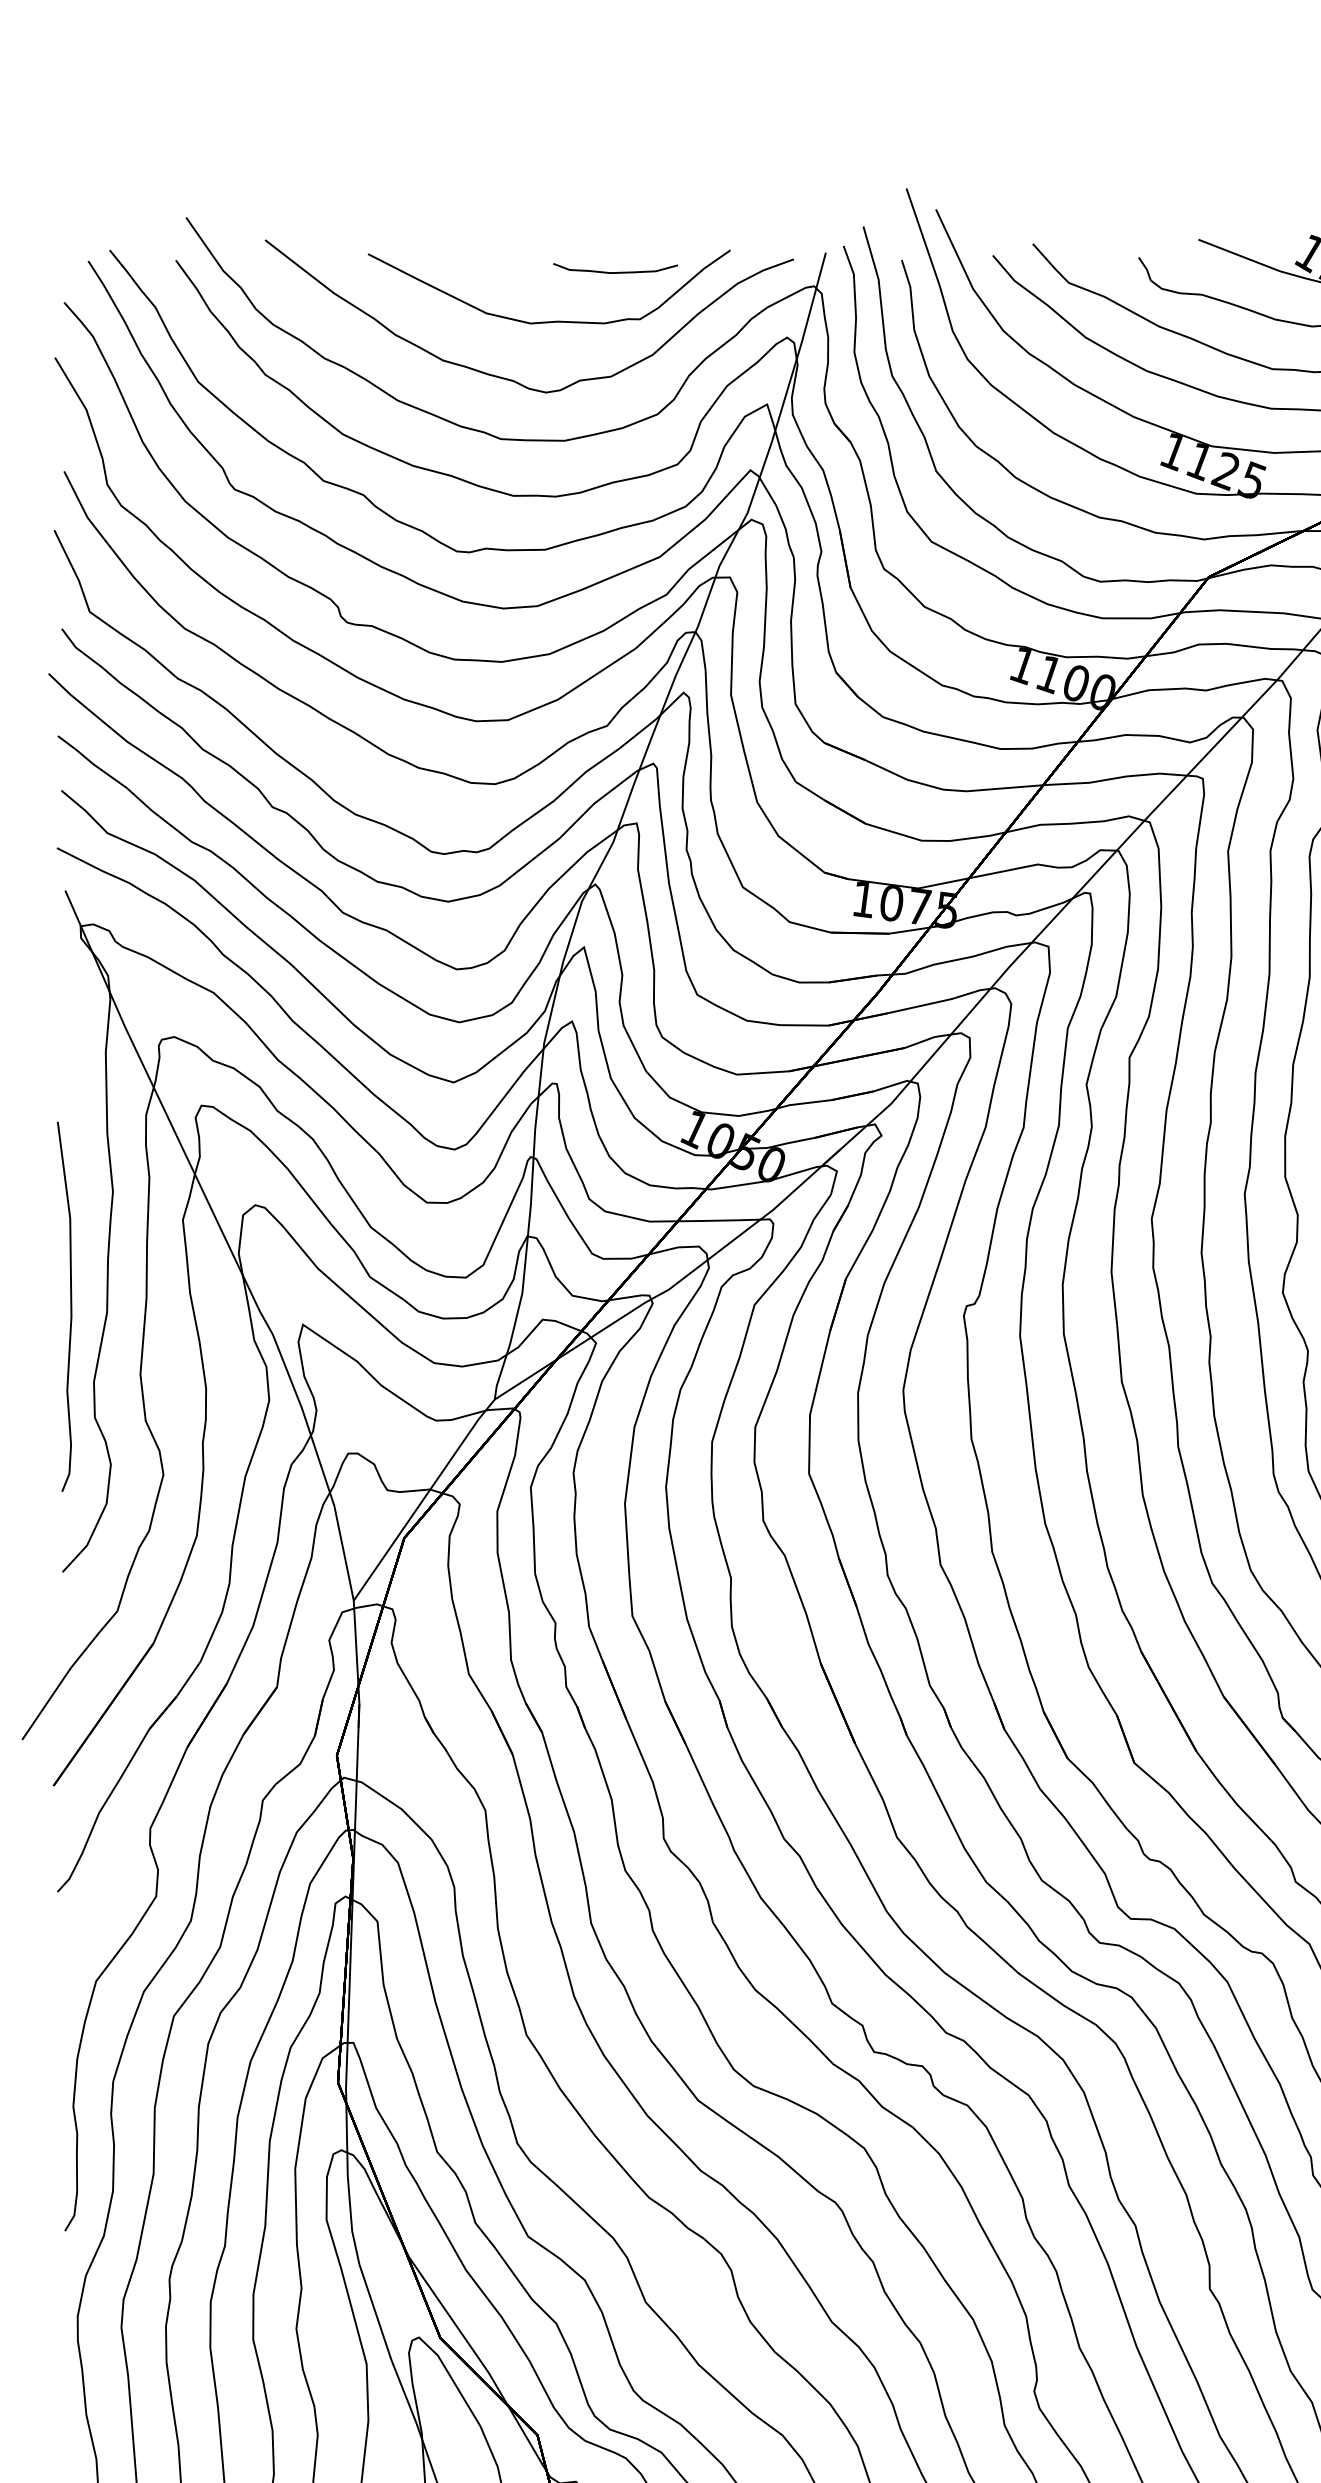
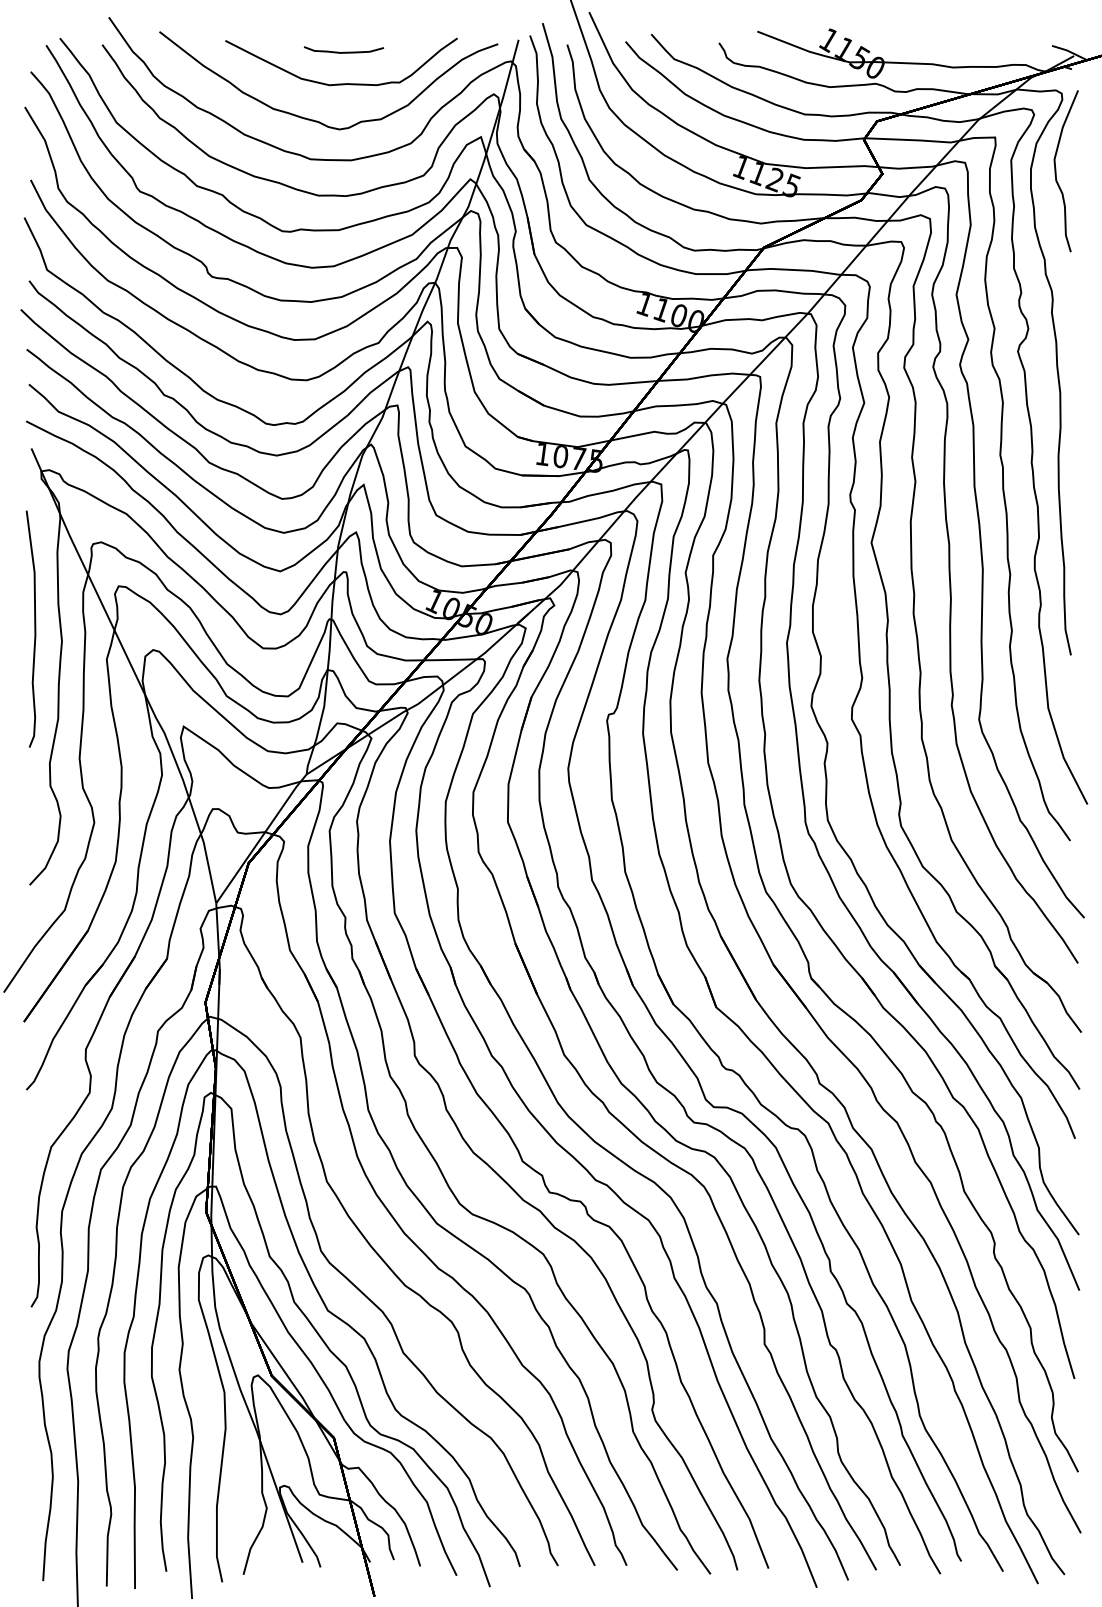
curve: (616, 270) -> (344, 51), moved
curve: (70, 1305) -> (34, 628), moved

